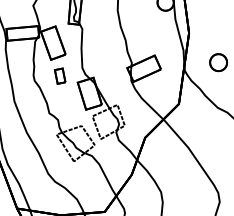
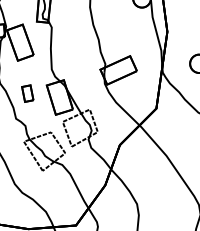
part: (59, 75) -> (27, 92), moved

